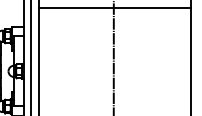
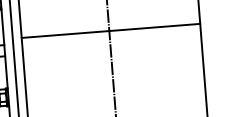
line: (115, 7) -> (111, 30), moved

